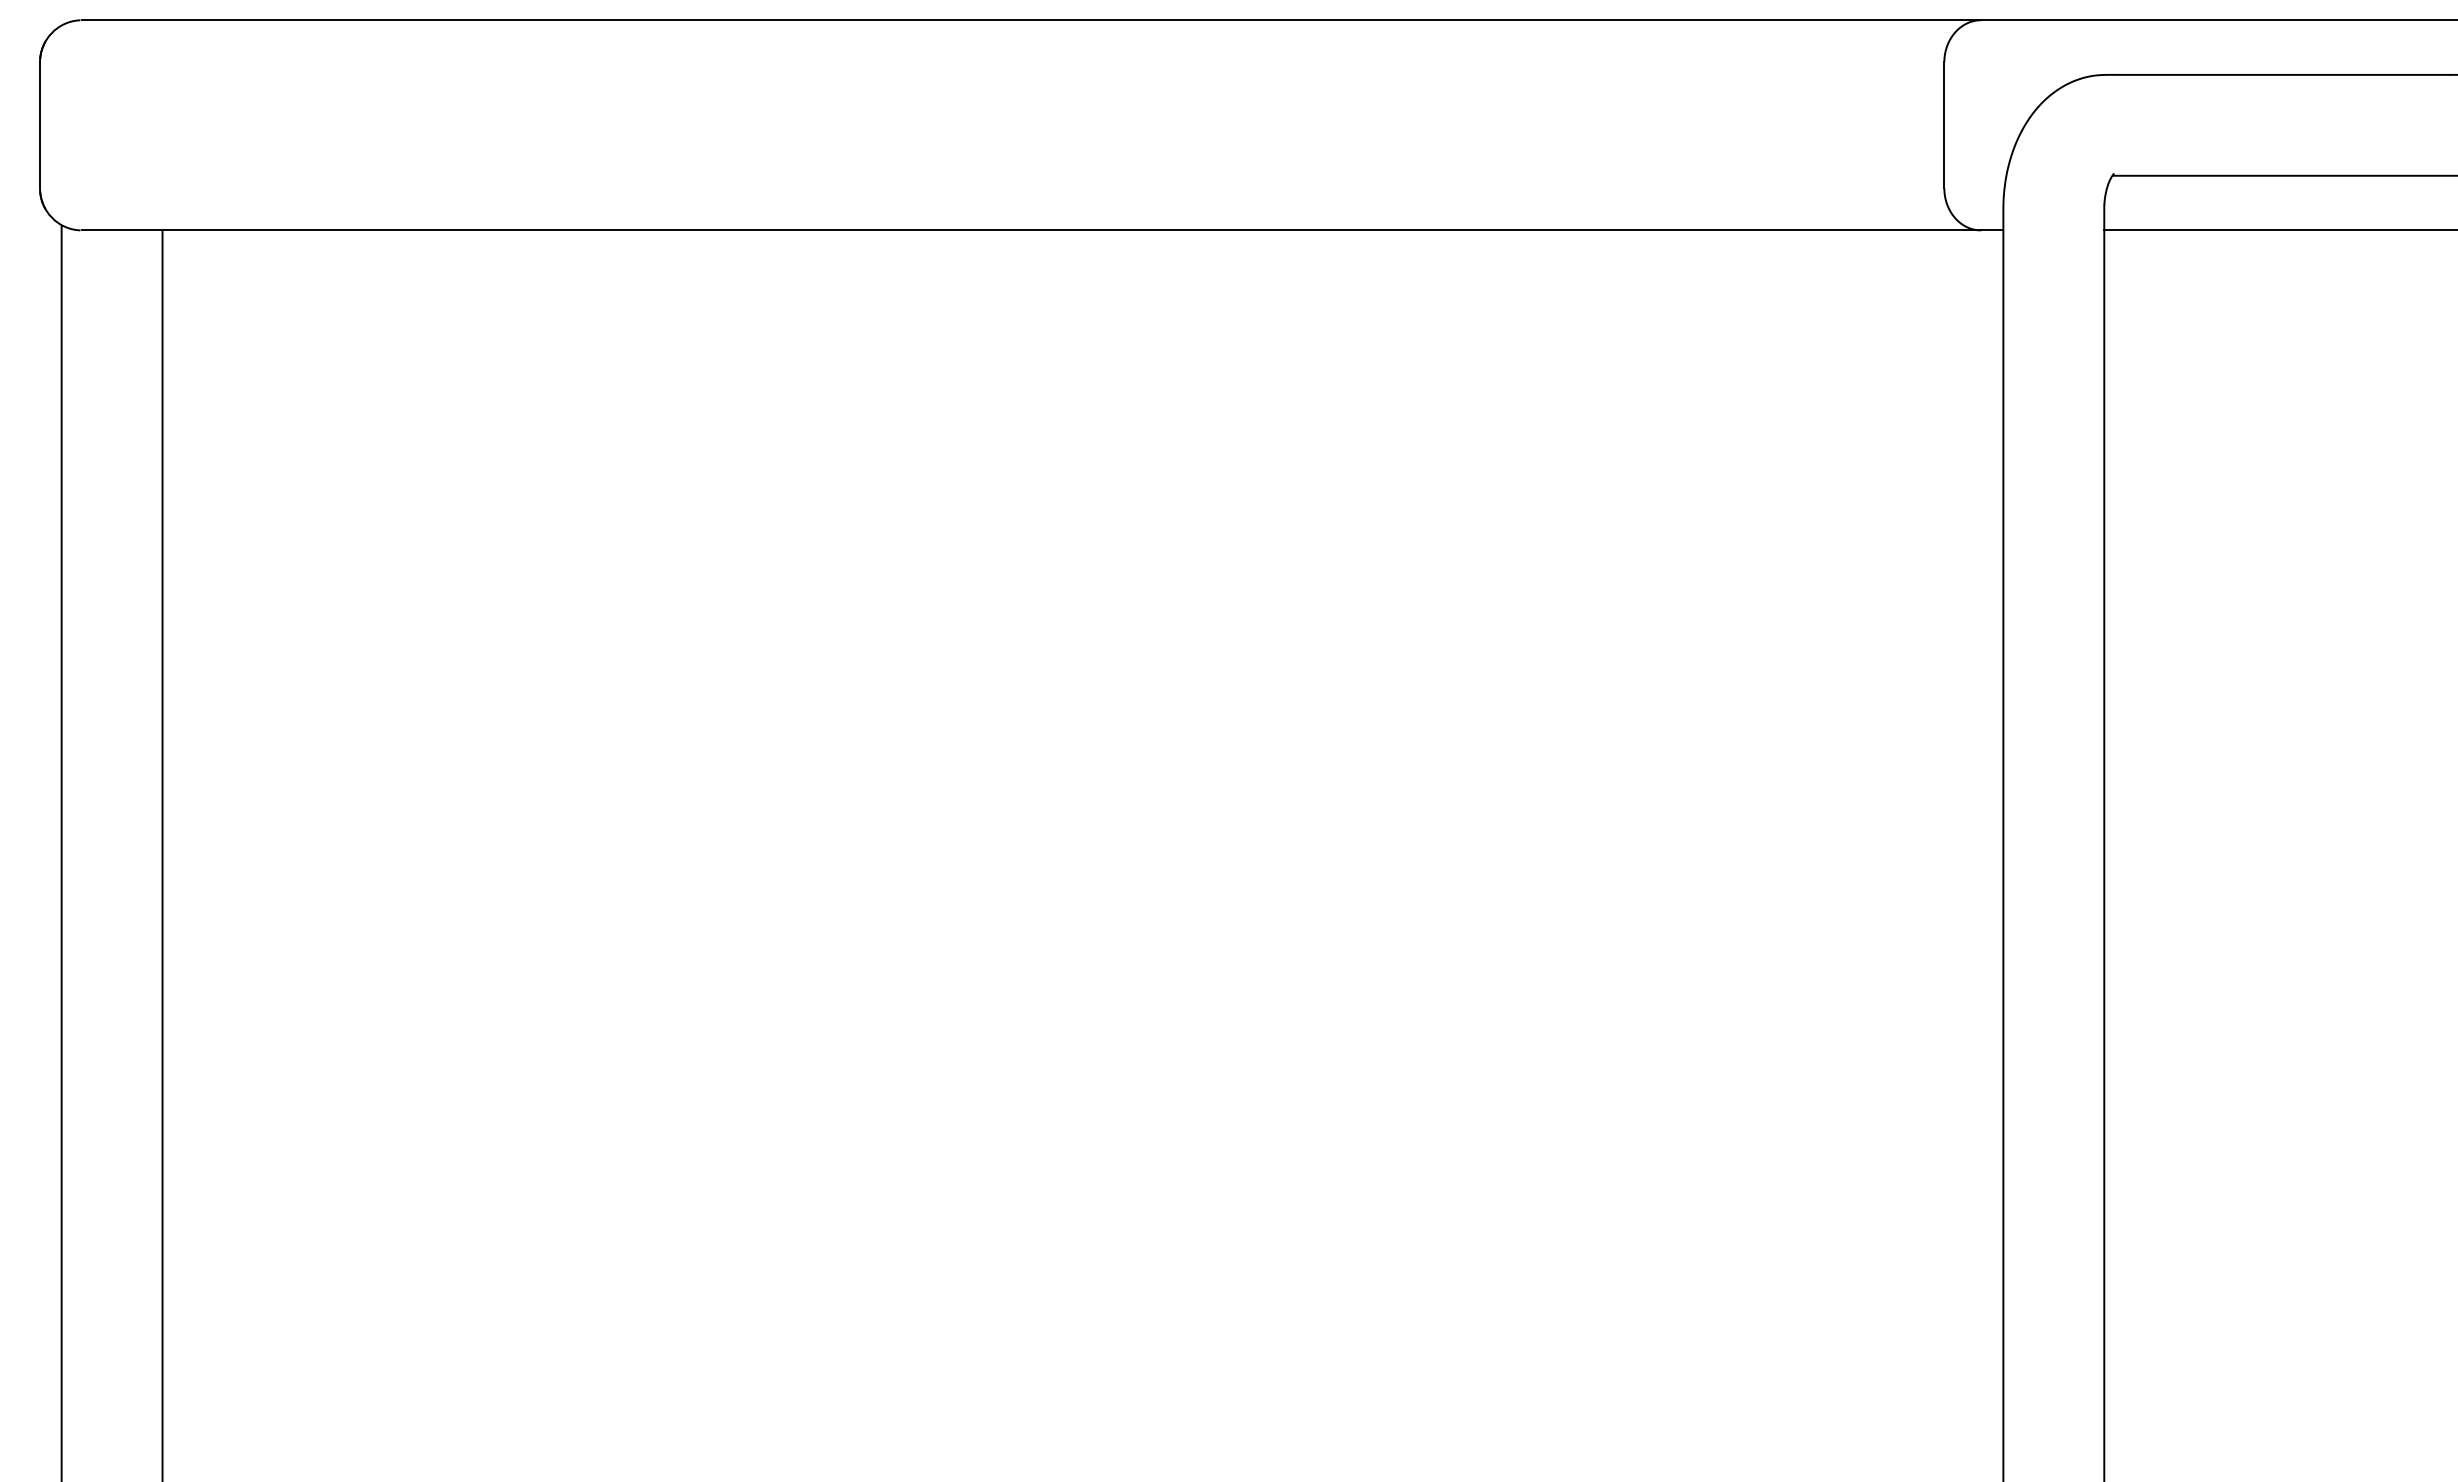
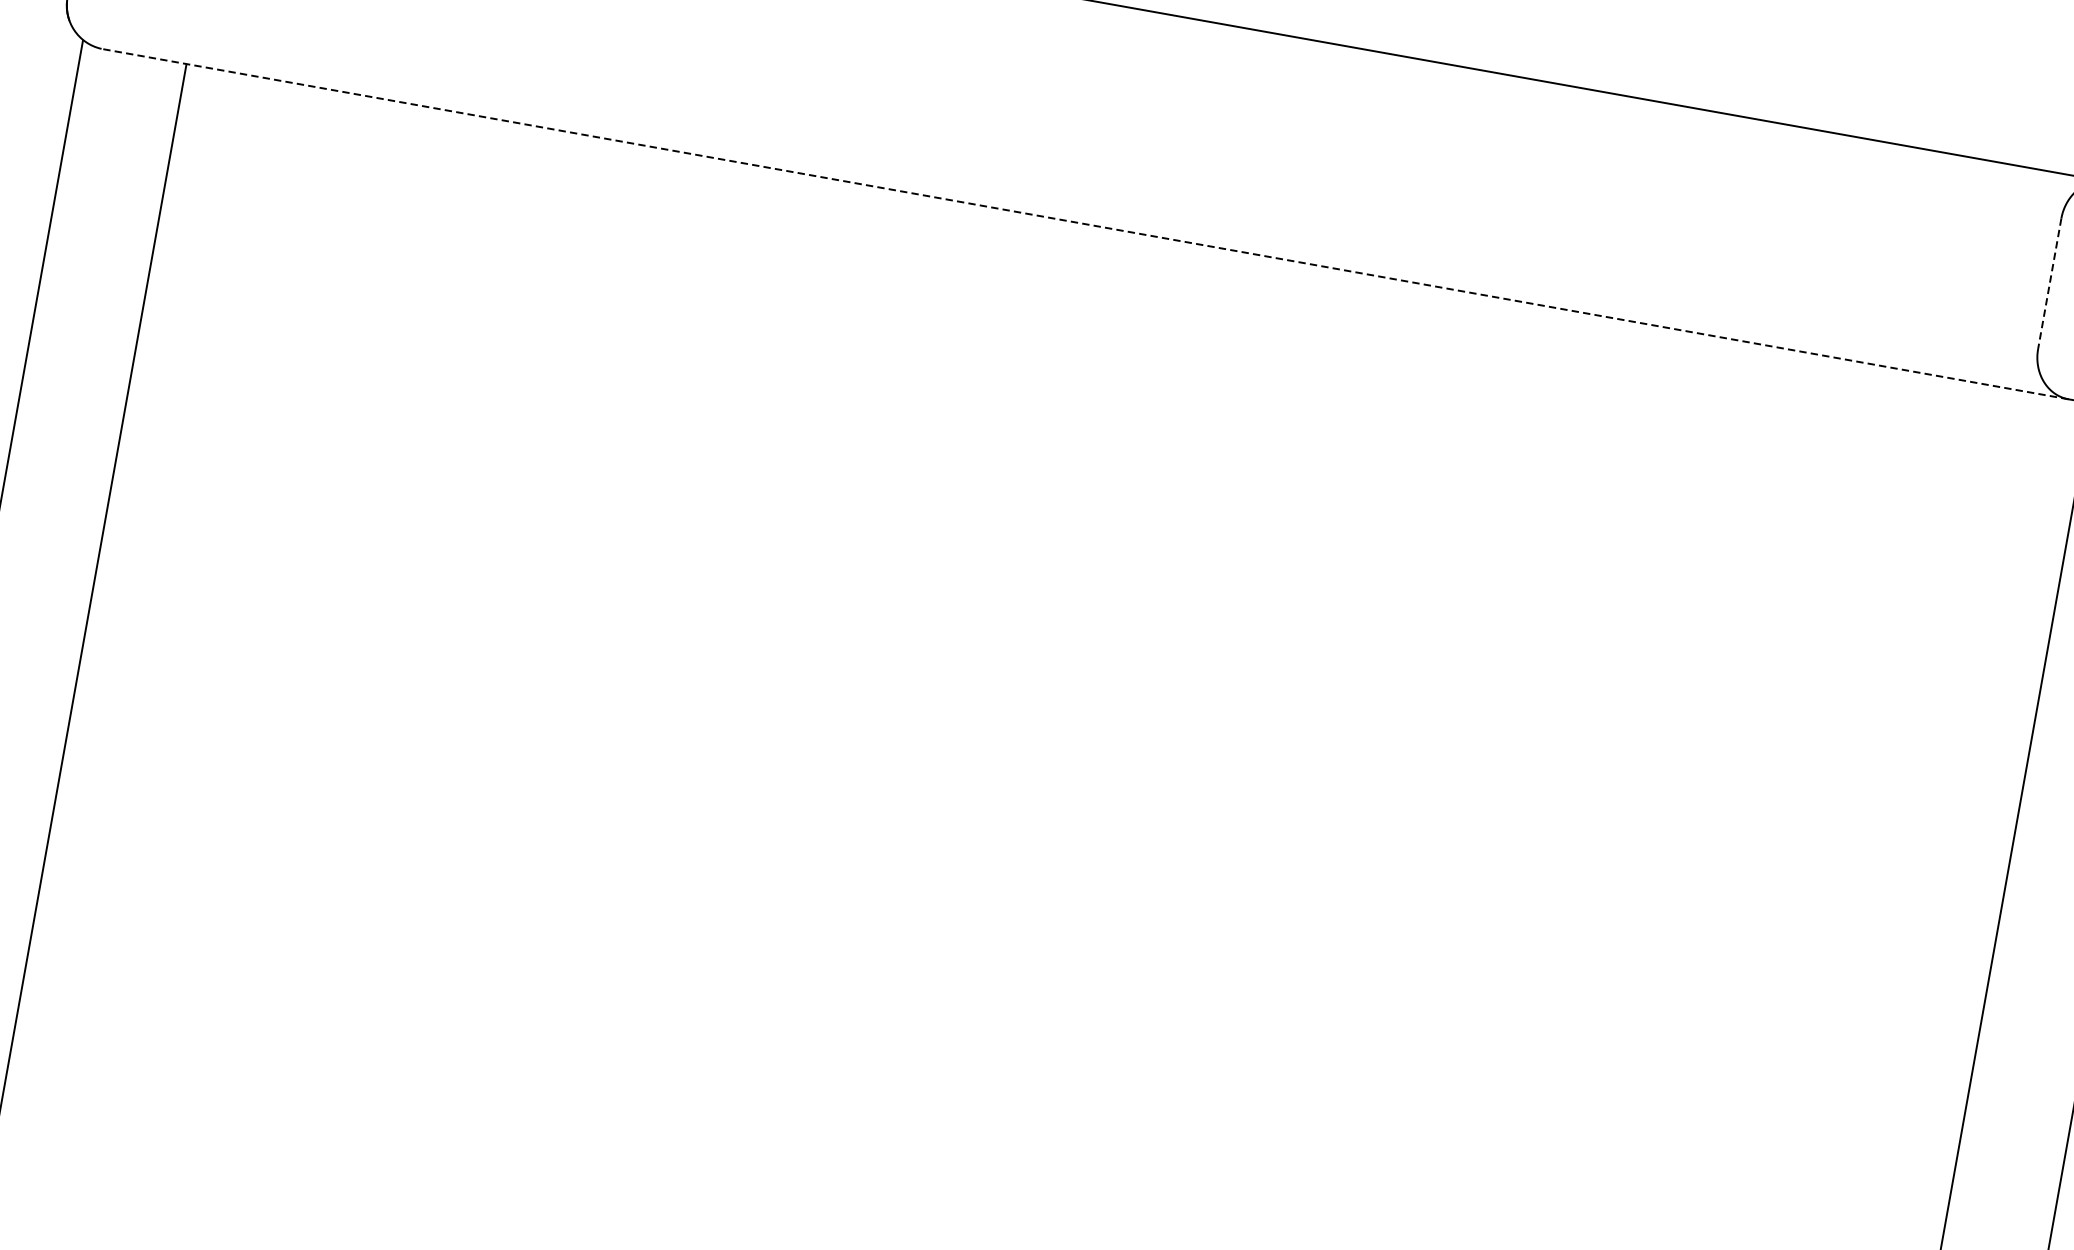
line: (1944, 125) -> (2049, 283), solid -> dashed
line: (1031, 230) -> (1085, 224), solid -> dashed

